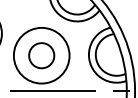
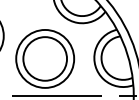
circle: (41, 55) -> (44, 58), size x1.67

